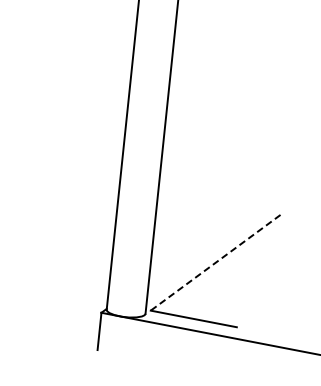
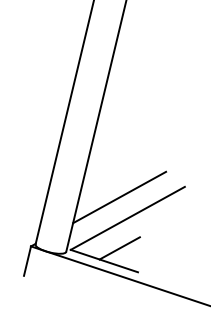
line: (202, 238) -> (119, 197), added
line: (215, 262) -> (127, 218), dashed -> solid
line: (210, 300) -> (119, 248), added

